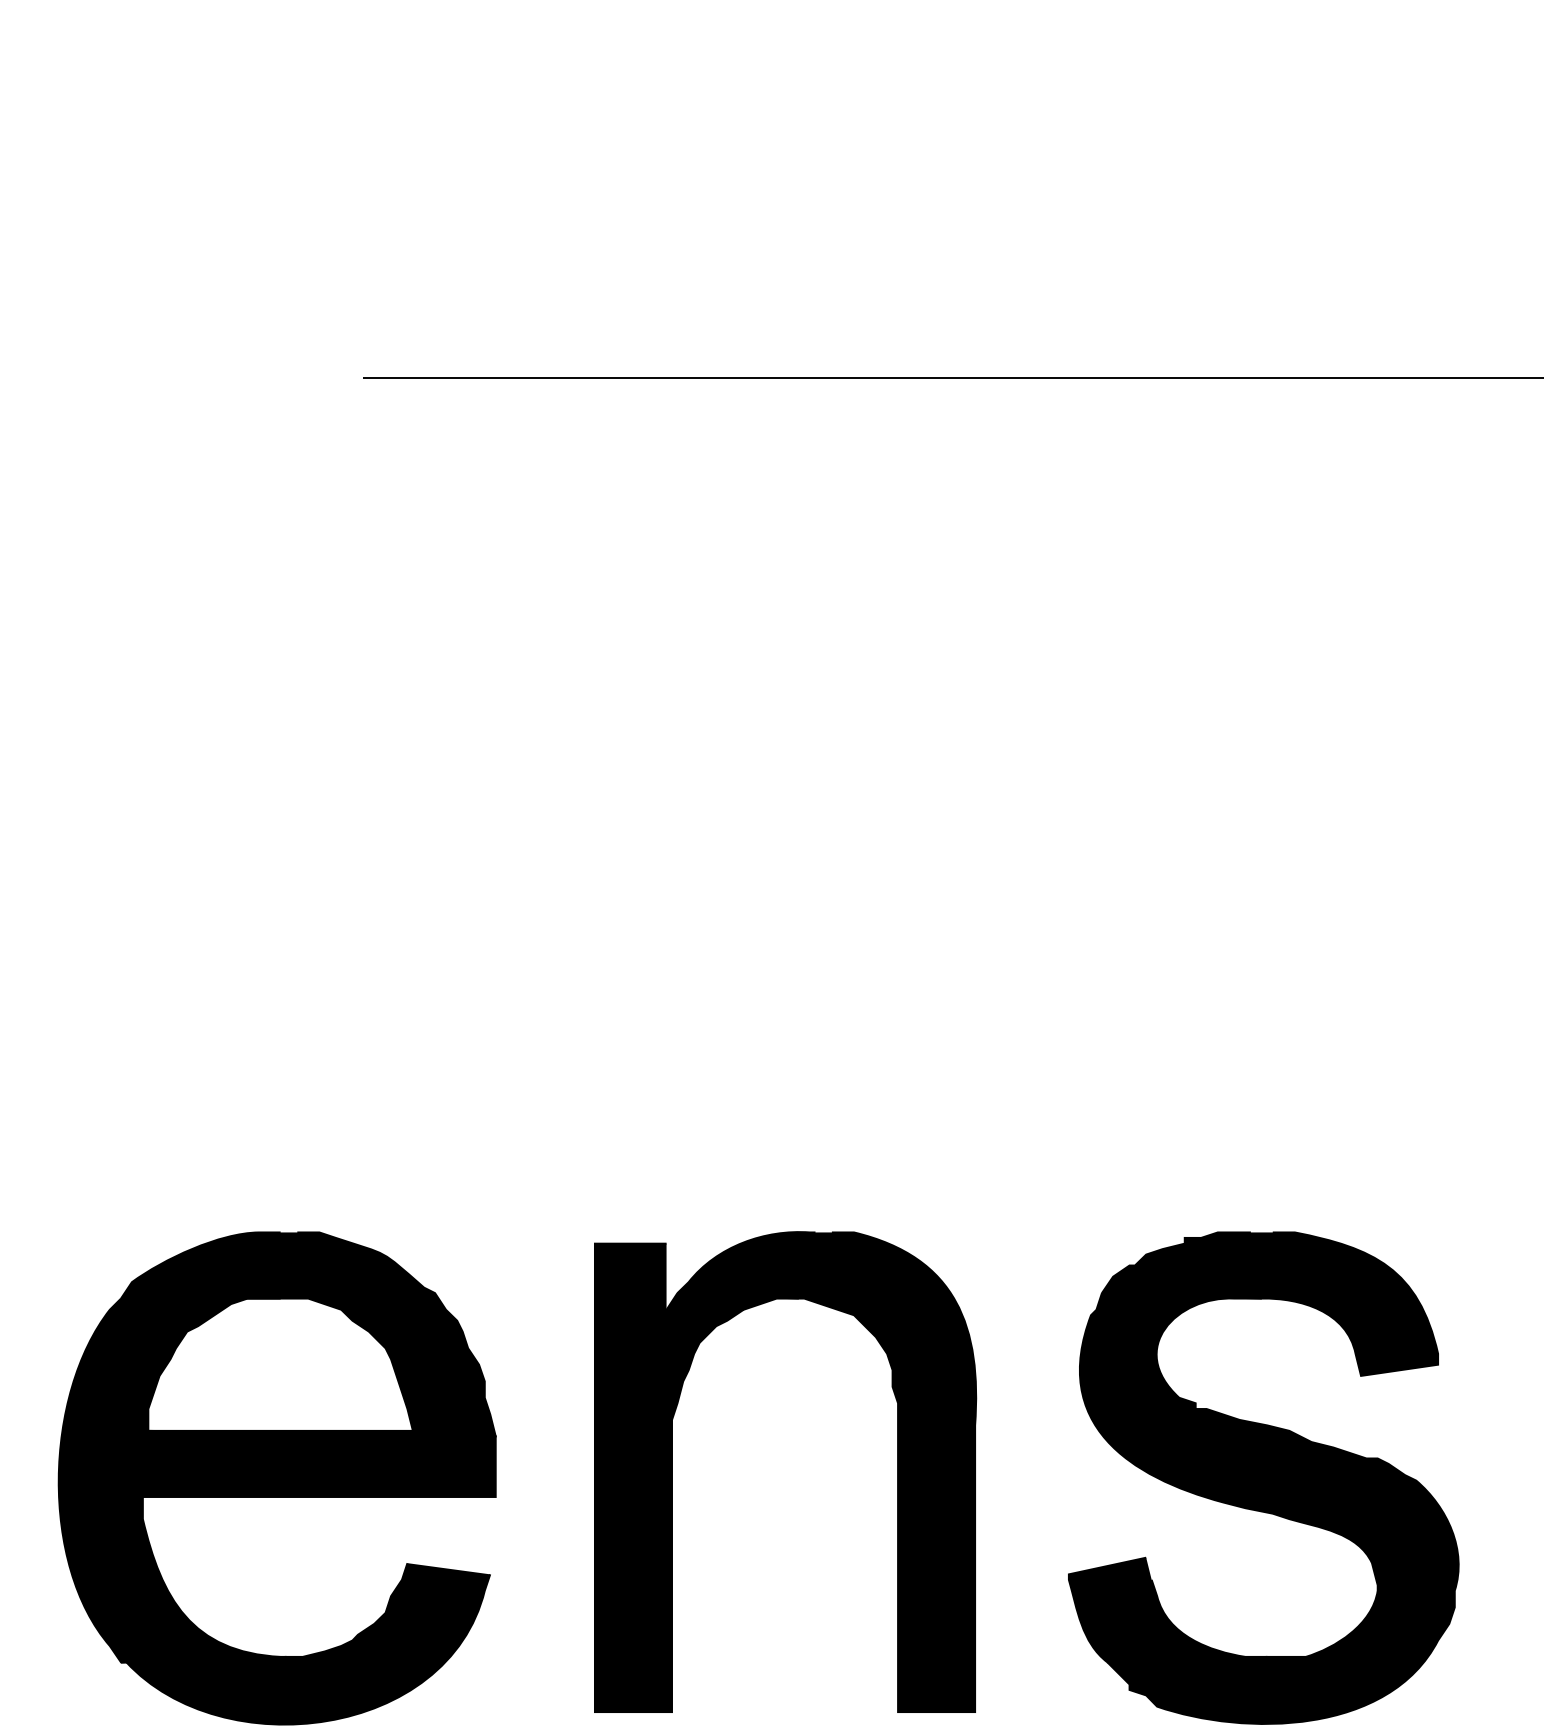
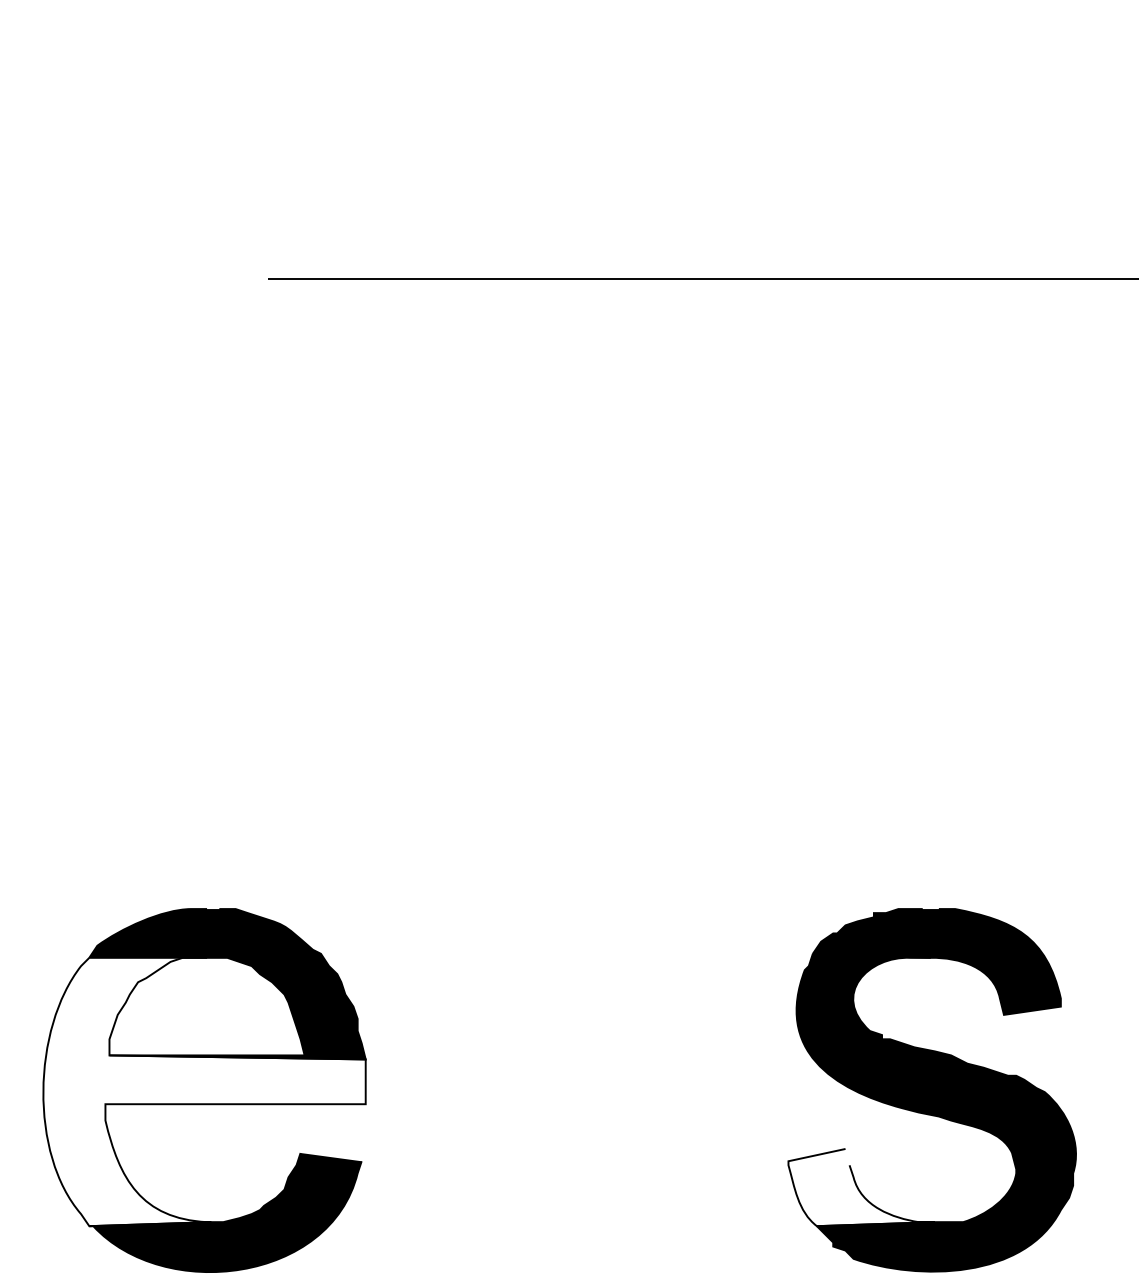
part: (896, 1471) -> (661, 1085), removed
fill: (277, 1479) -> (204, 1091), removed
fill: (1167, 1609) -> (861, 1187), removed

